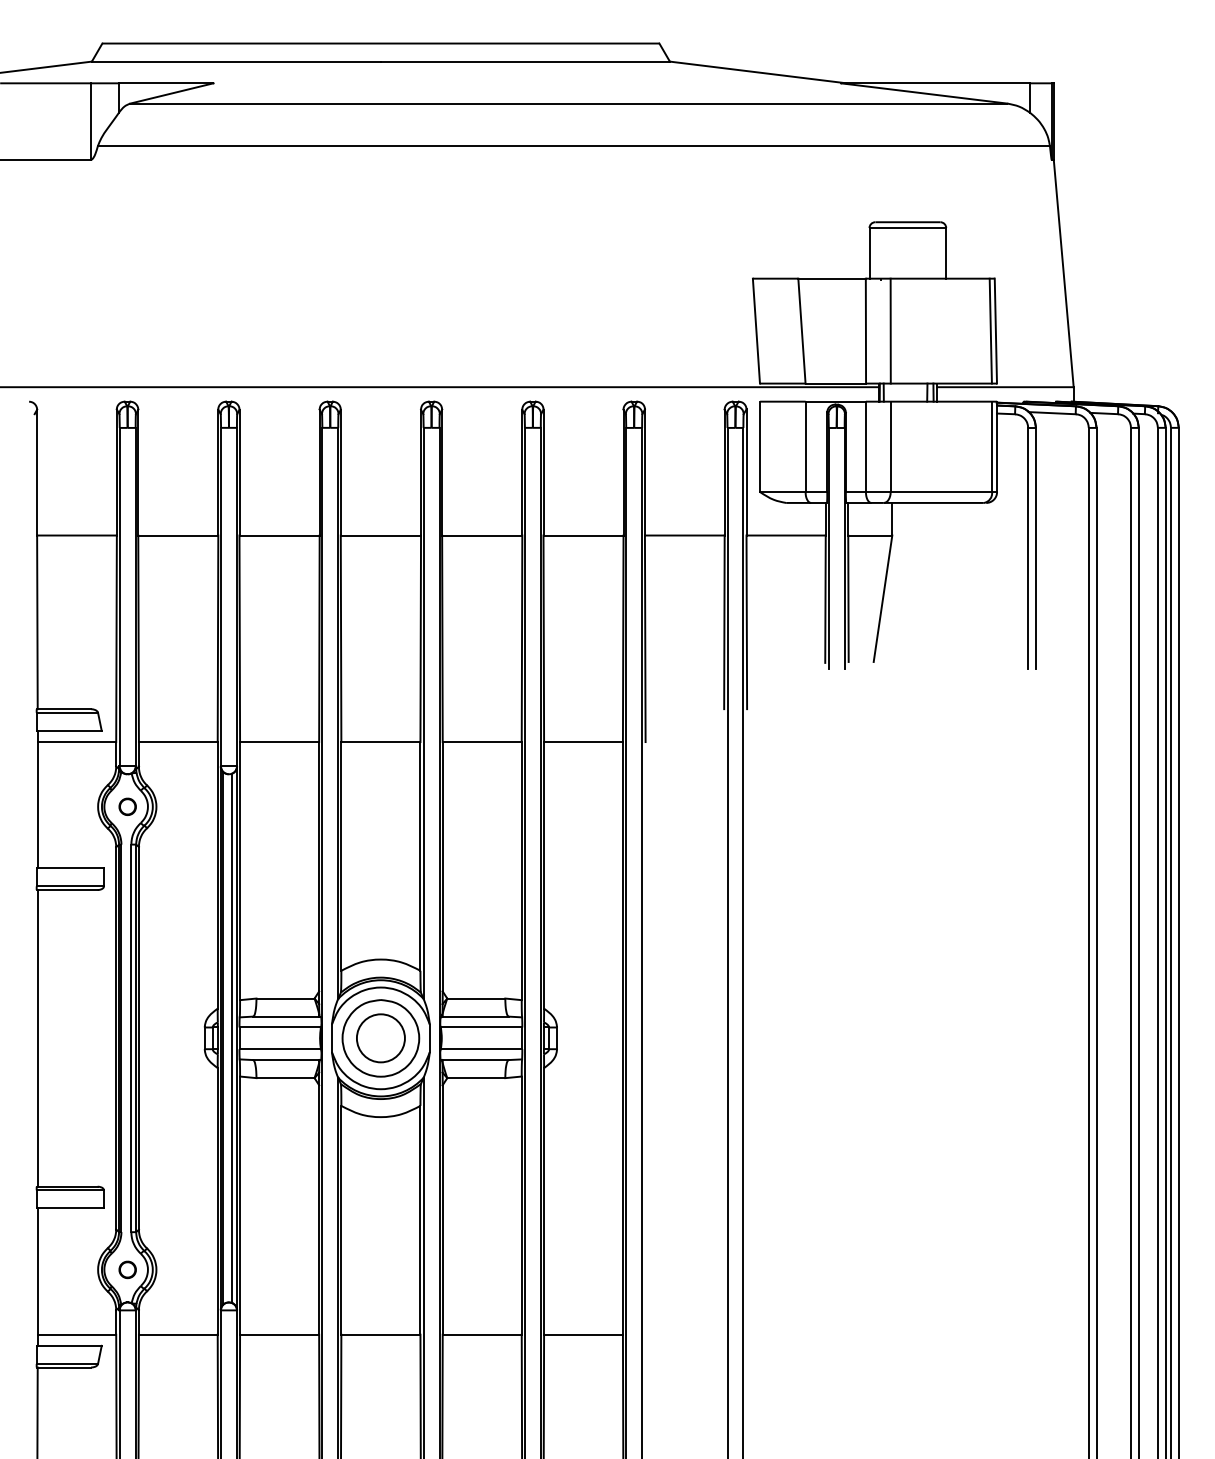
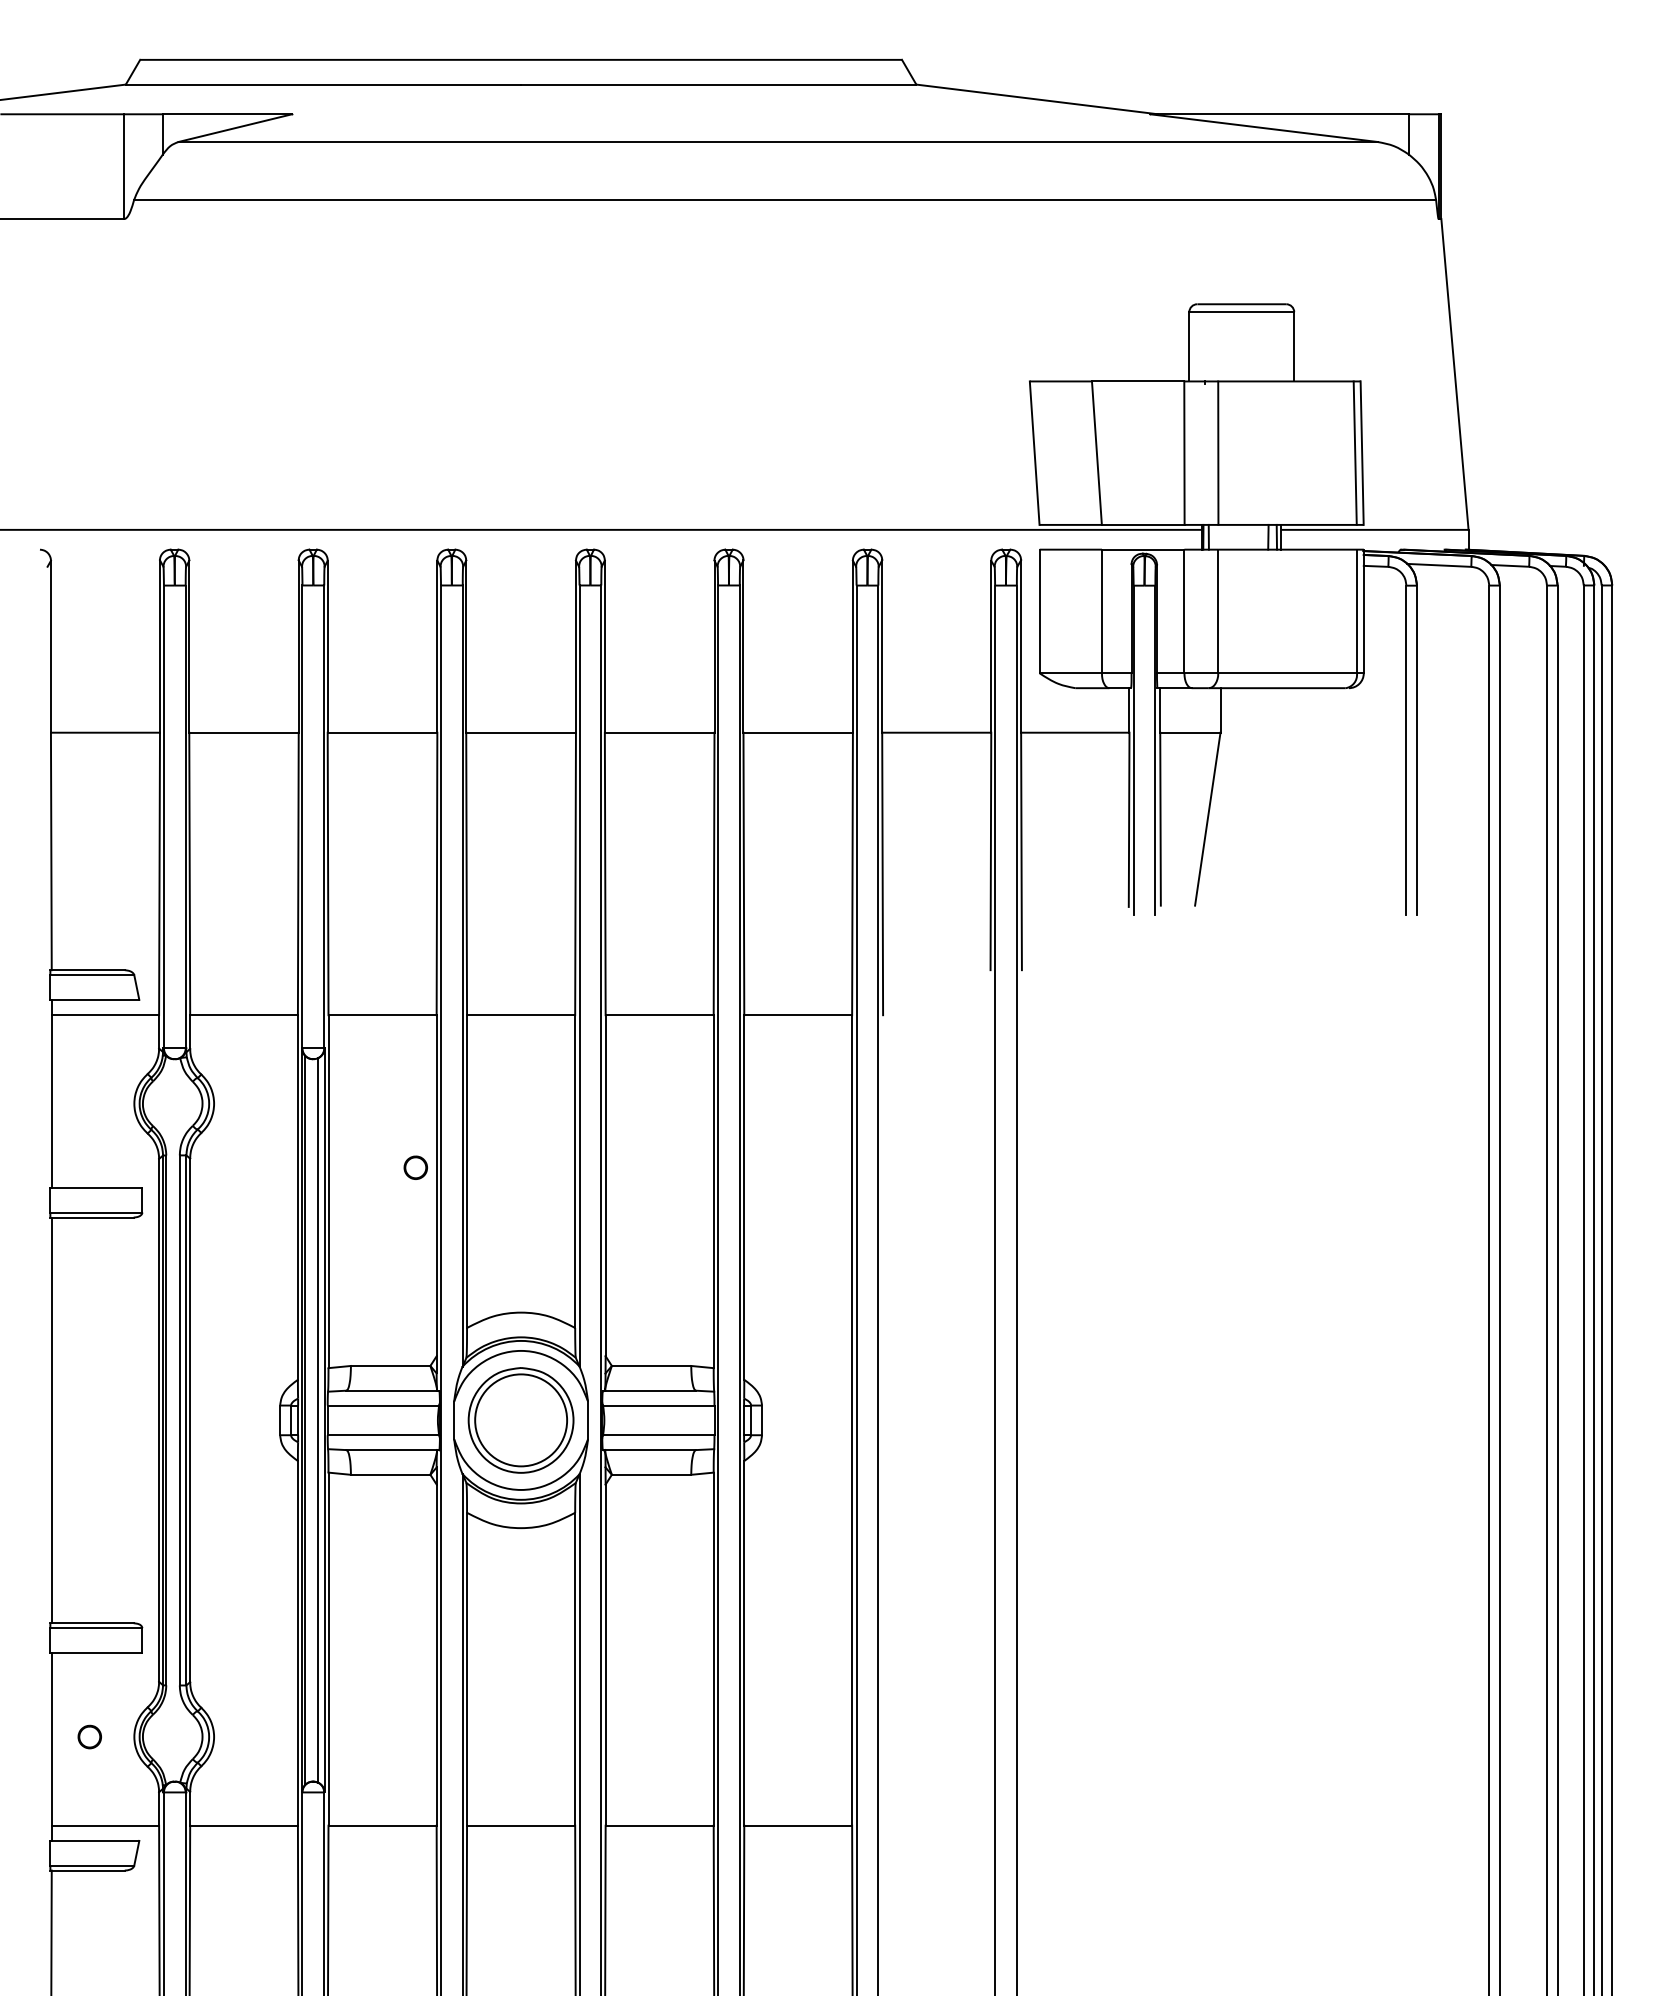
part: (127, 806) -> (415, 1167), moved
circle: (381, 1038) -> (521, 1420), size x1.4
part: (127, 1269) -> (89, 1736), moved

